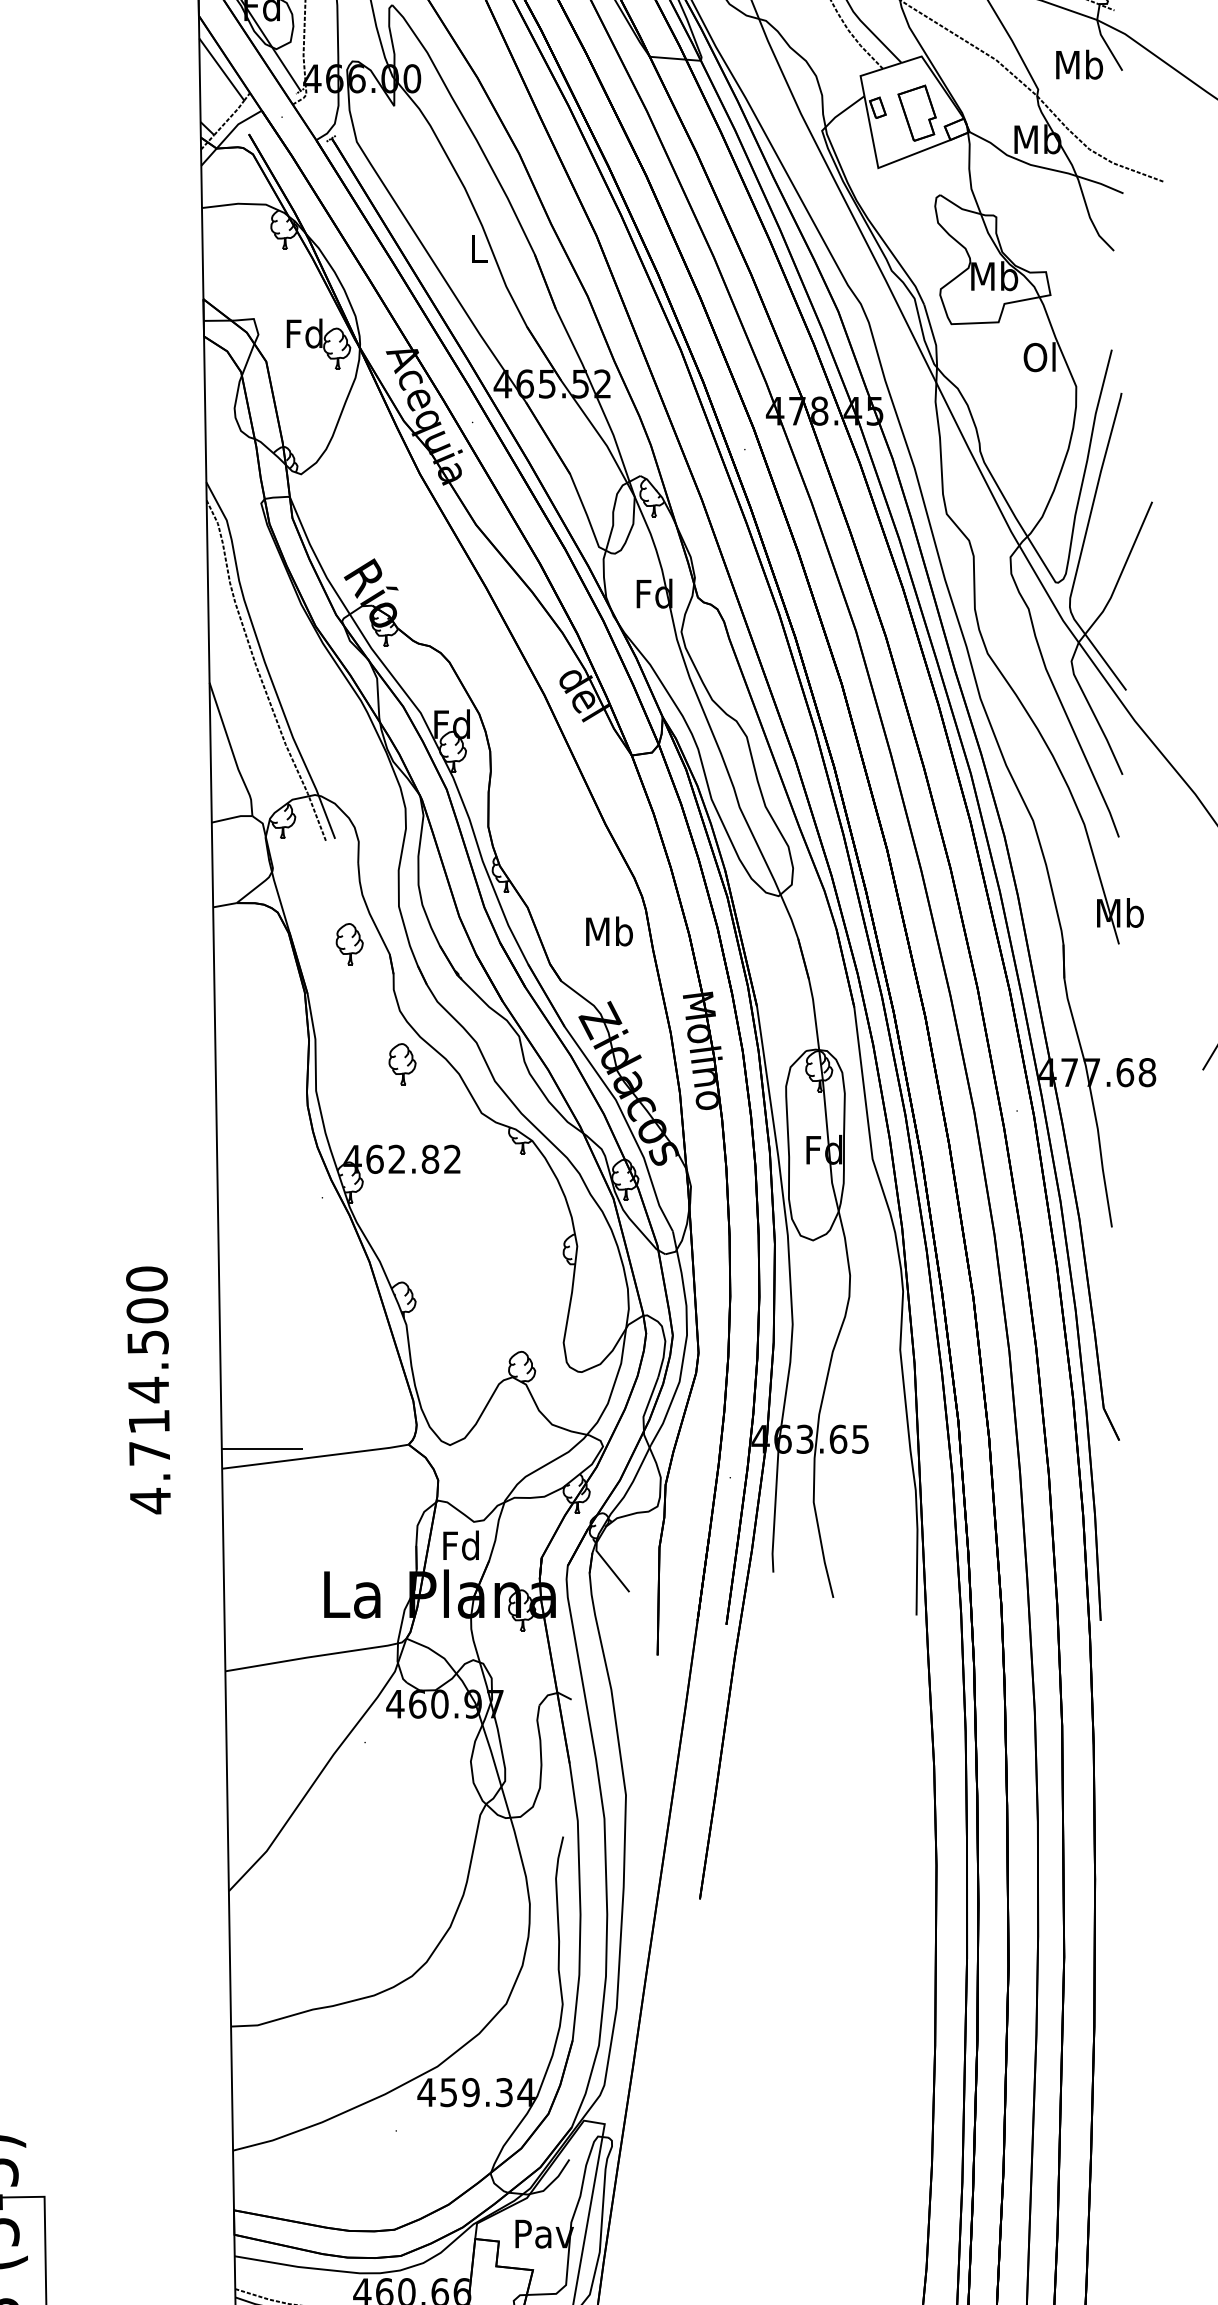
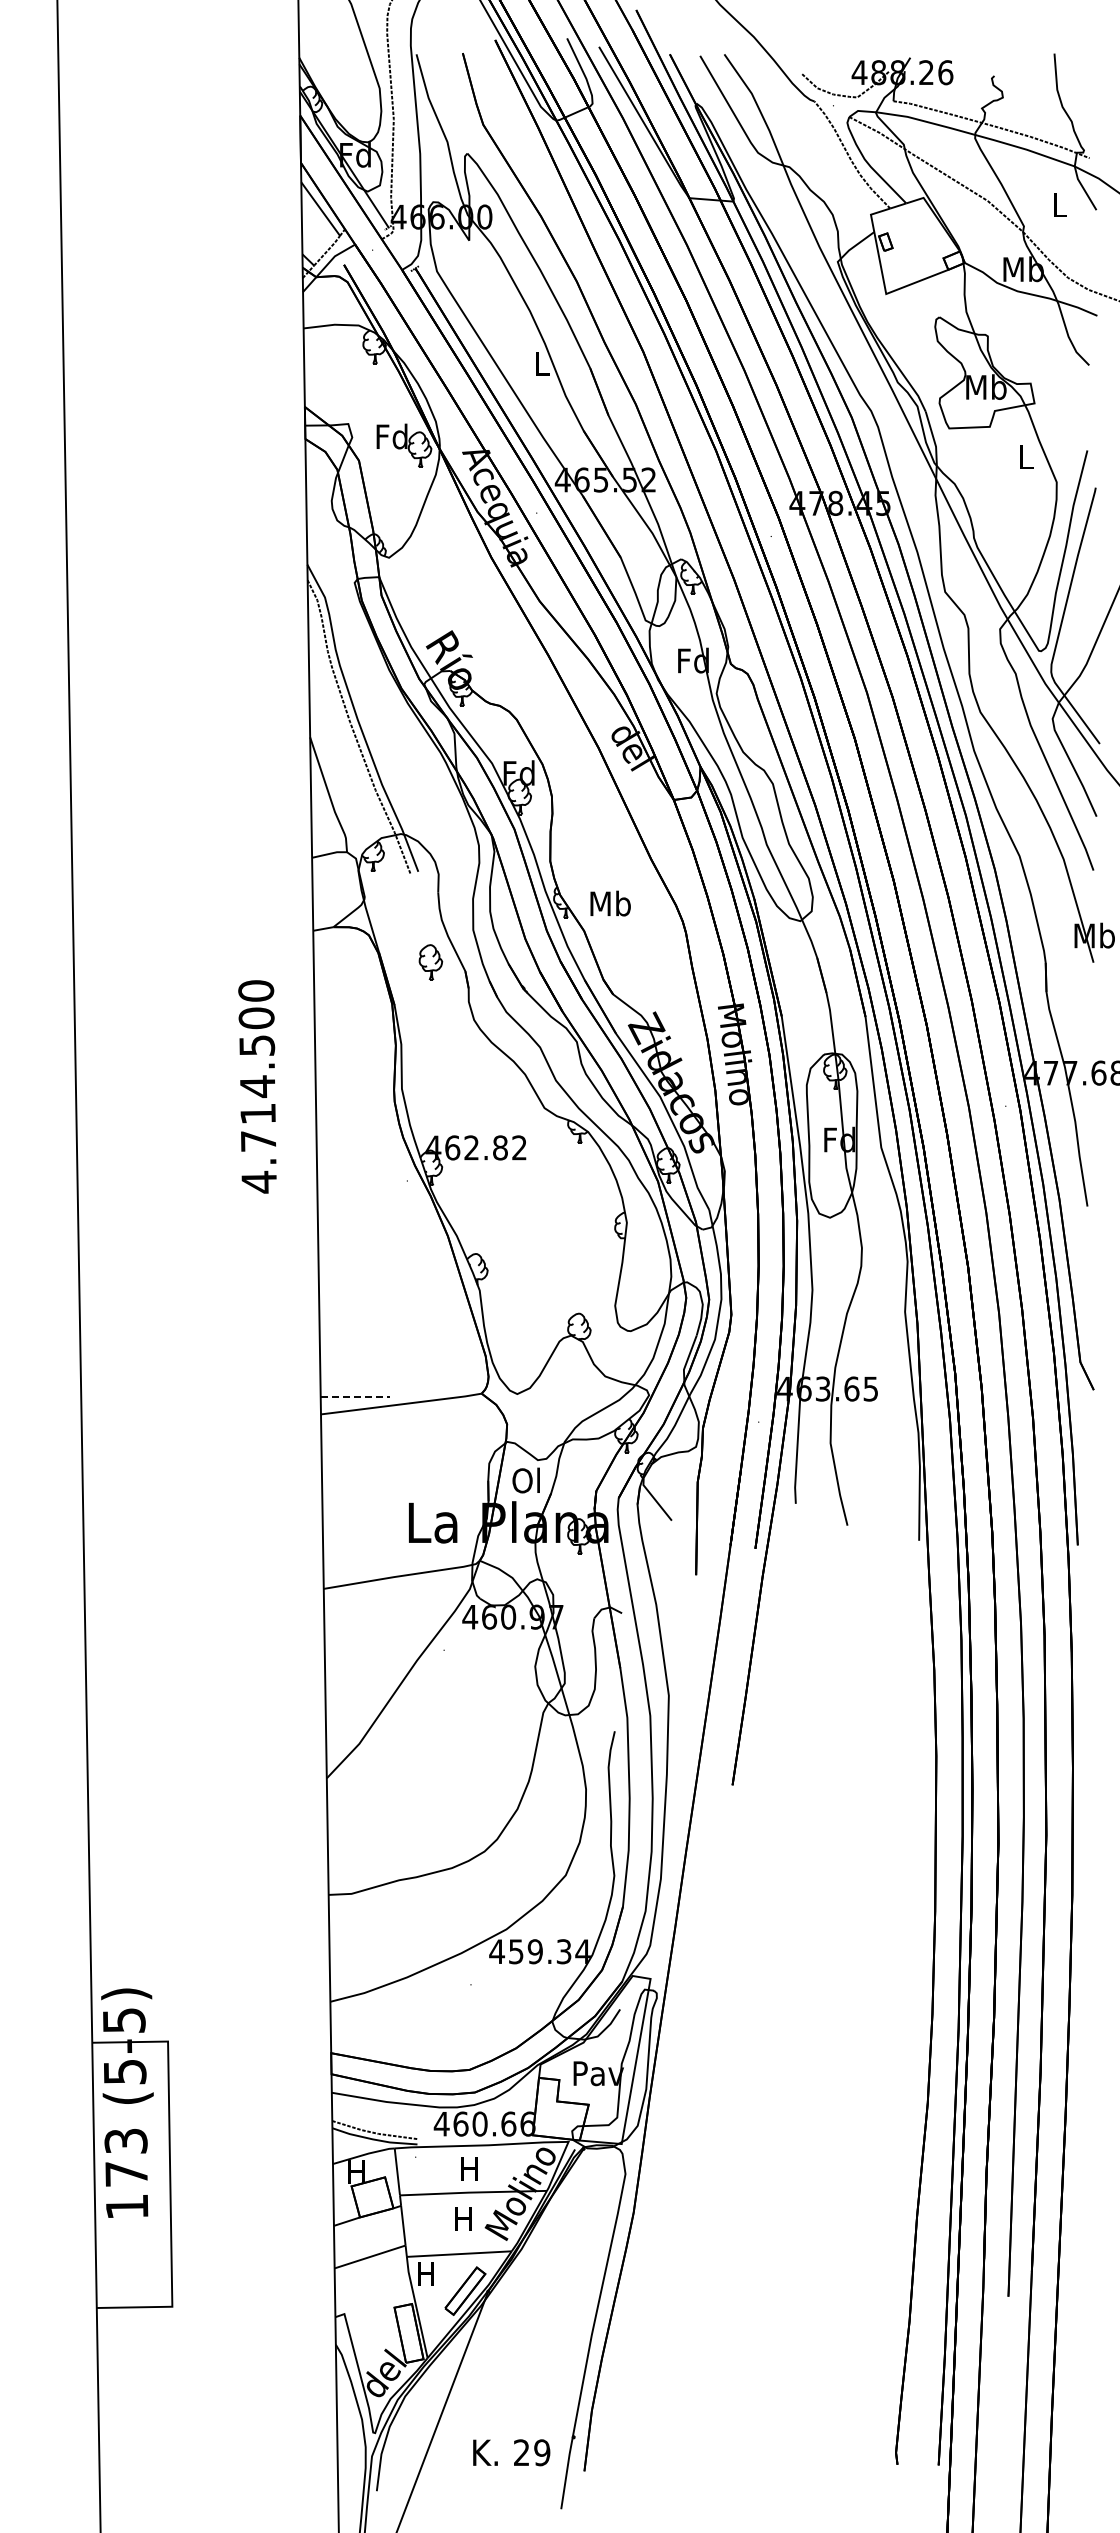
text: (1079, 64) -> (1059, 204), Mb -> L
part: (916, 112) -> (919, 246), removed
text: (1038, 356) -> (1024, 456), Ol -> L
text: (609, 931) -> (610, 903), moved
part: (402, 1063) -> (476, 1065), removed
text: (148, 1389) -> (257, 1086), moved
line: (262, 1449) -> (355, 1397), solid -> dashed
text: (460, 1545) -> (526, 1480), Fd -> Ol

